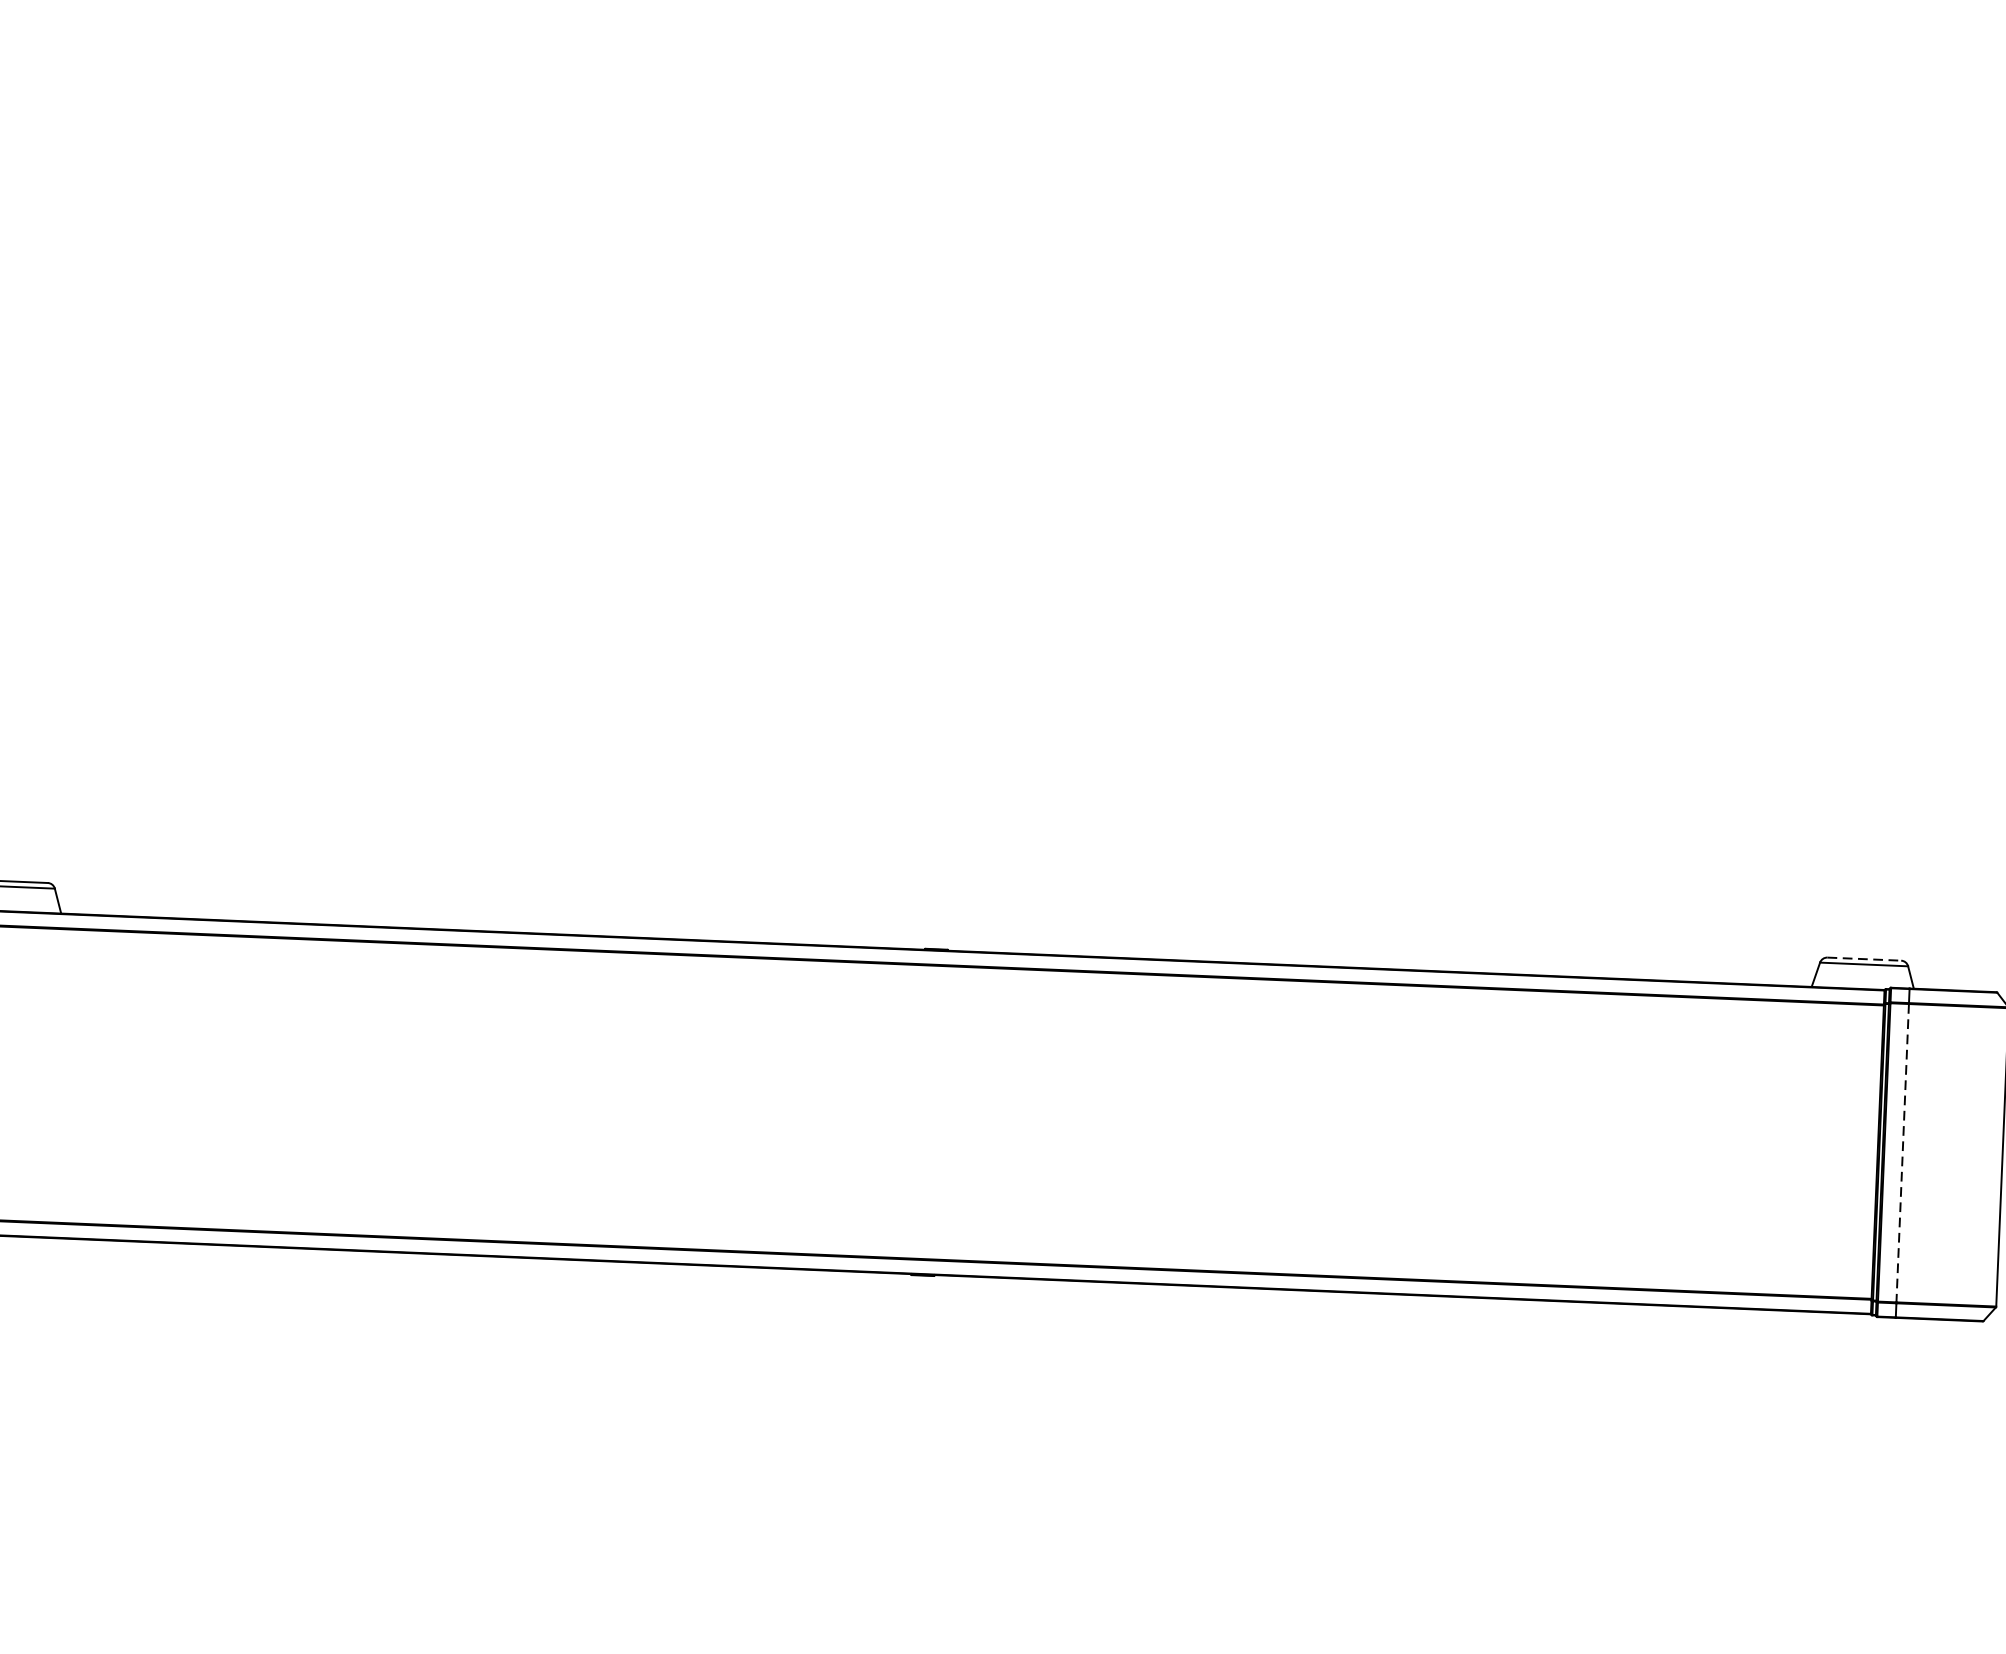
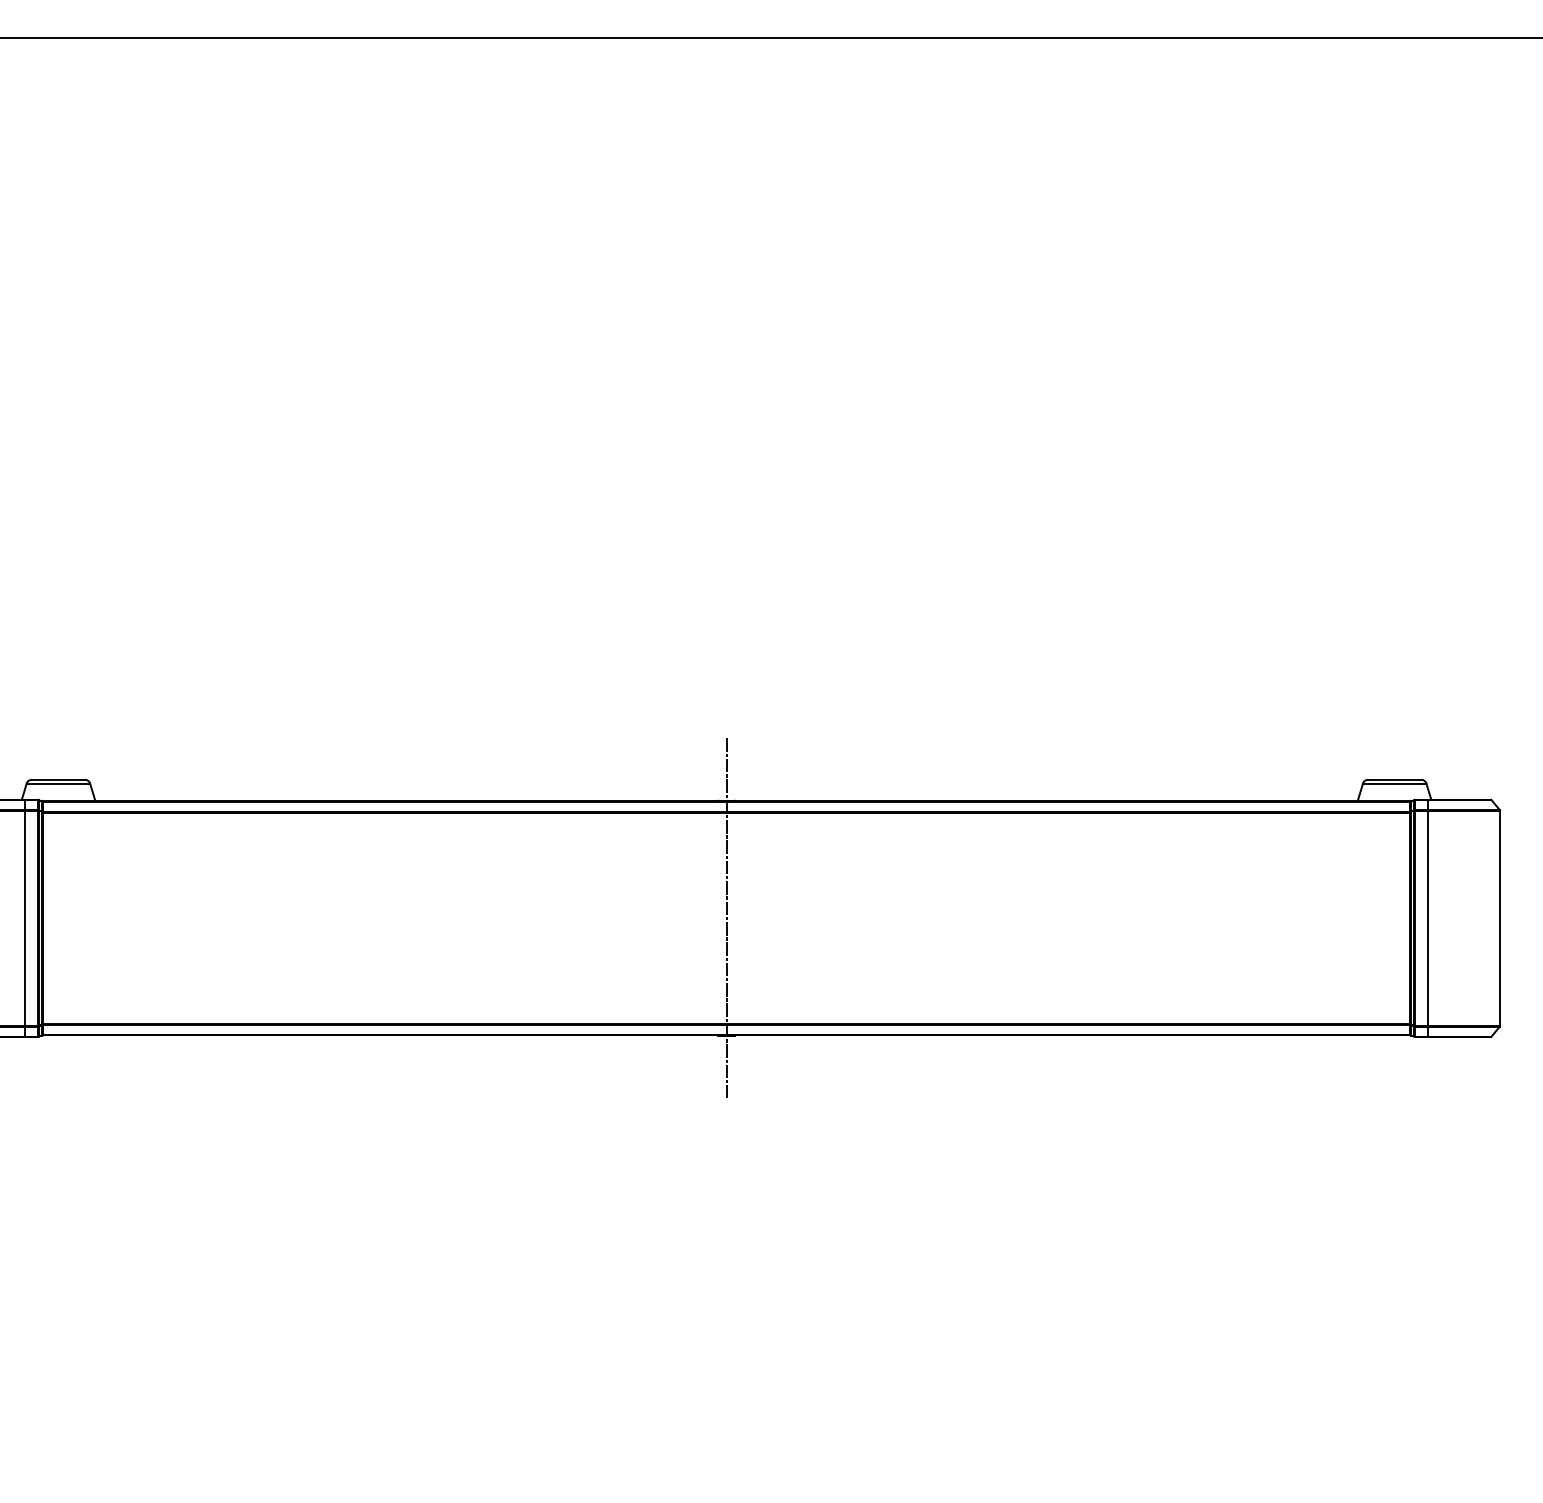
line: (1864, 958) -> (1394, 779), dashed -> solid
line: (929, 1112) -> (726, 918), added
line: (1903, 1153) -> (1428, 918), dashed -> solid

